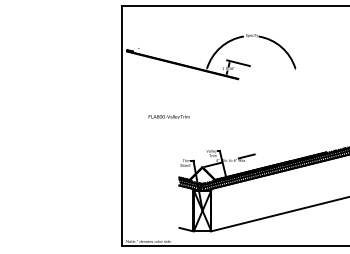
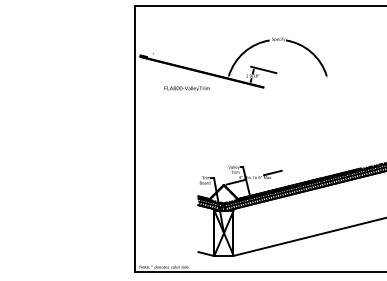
text: (168, 117) -> (186, 89), moved

